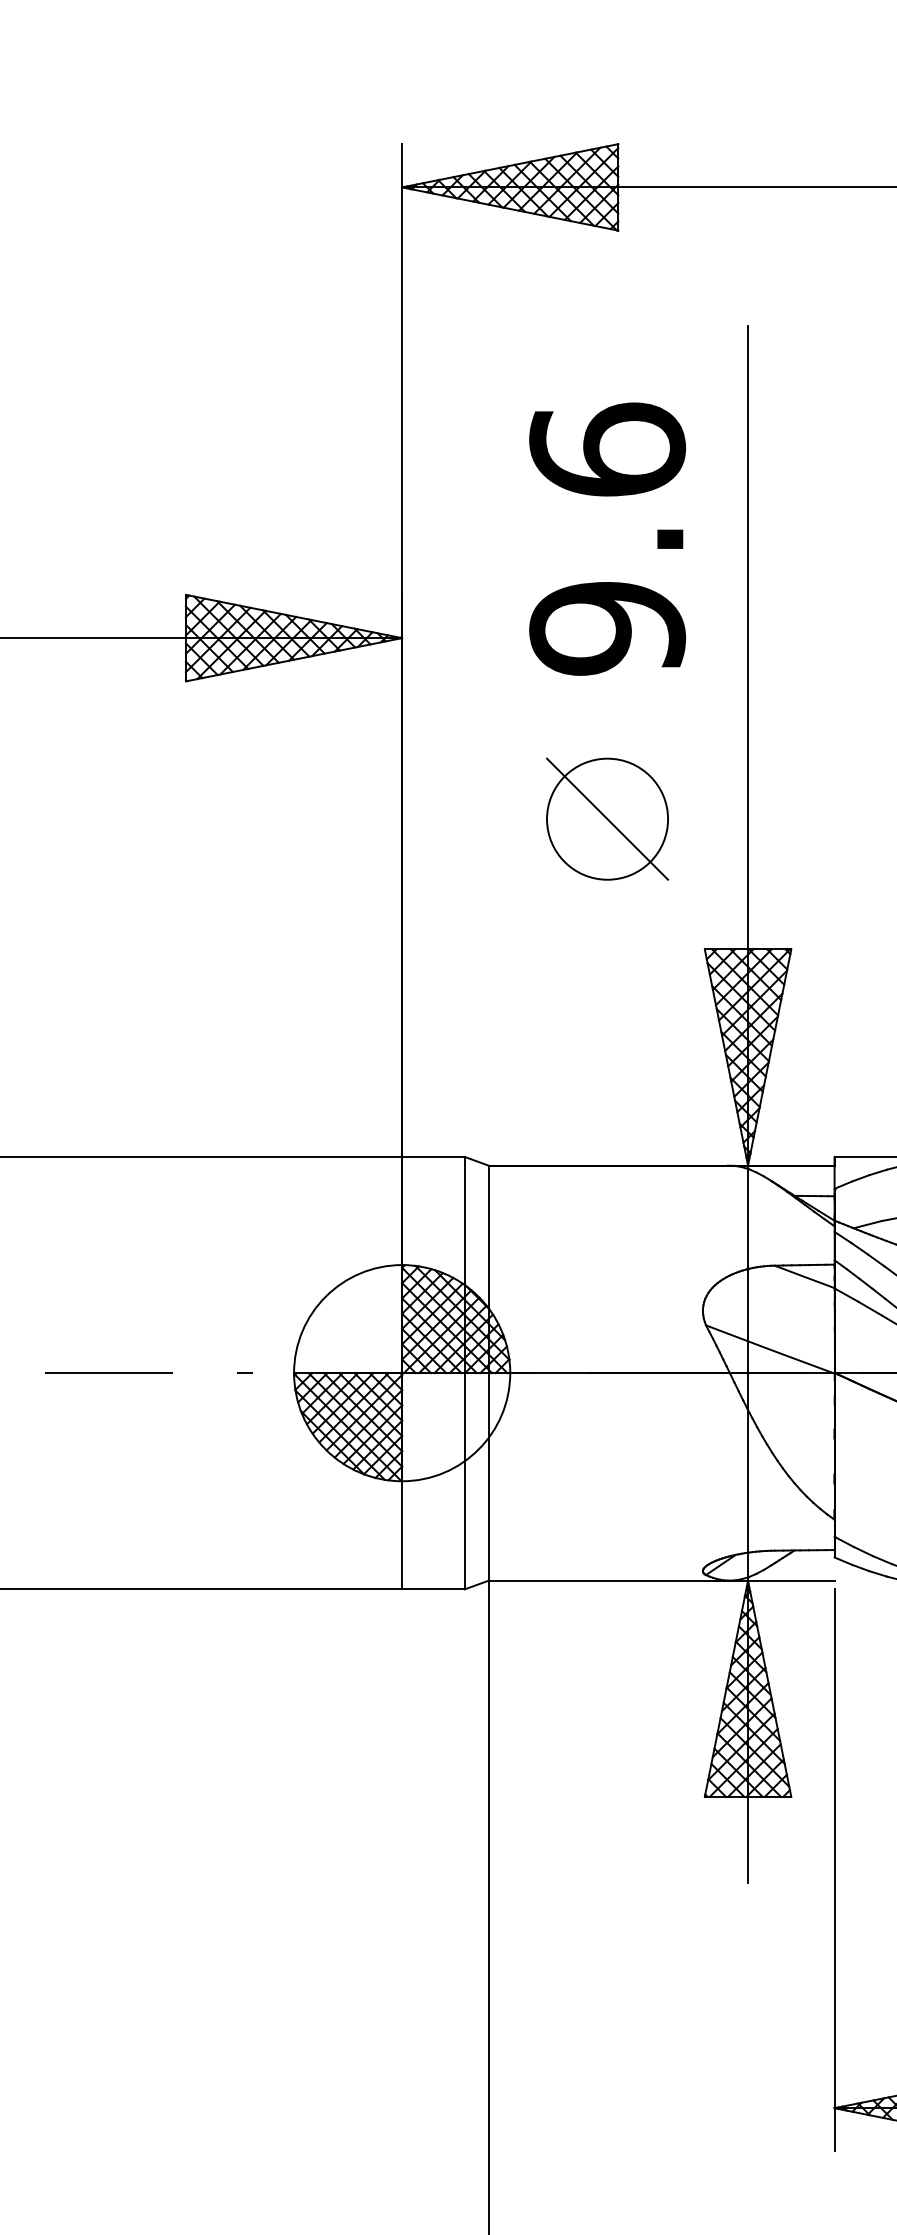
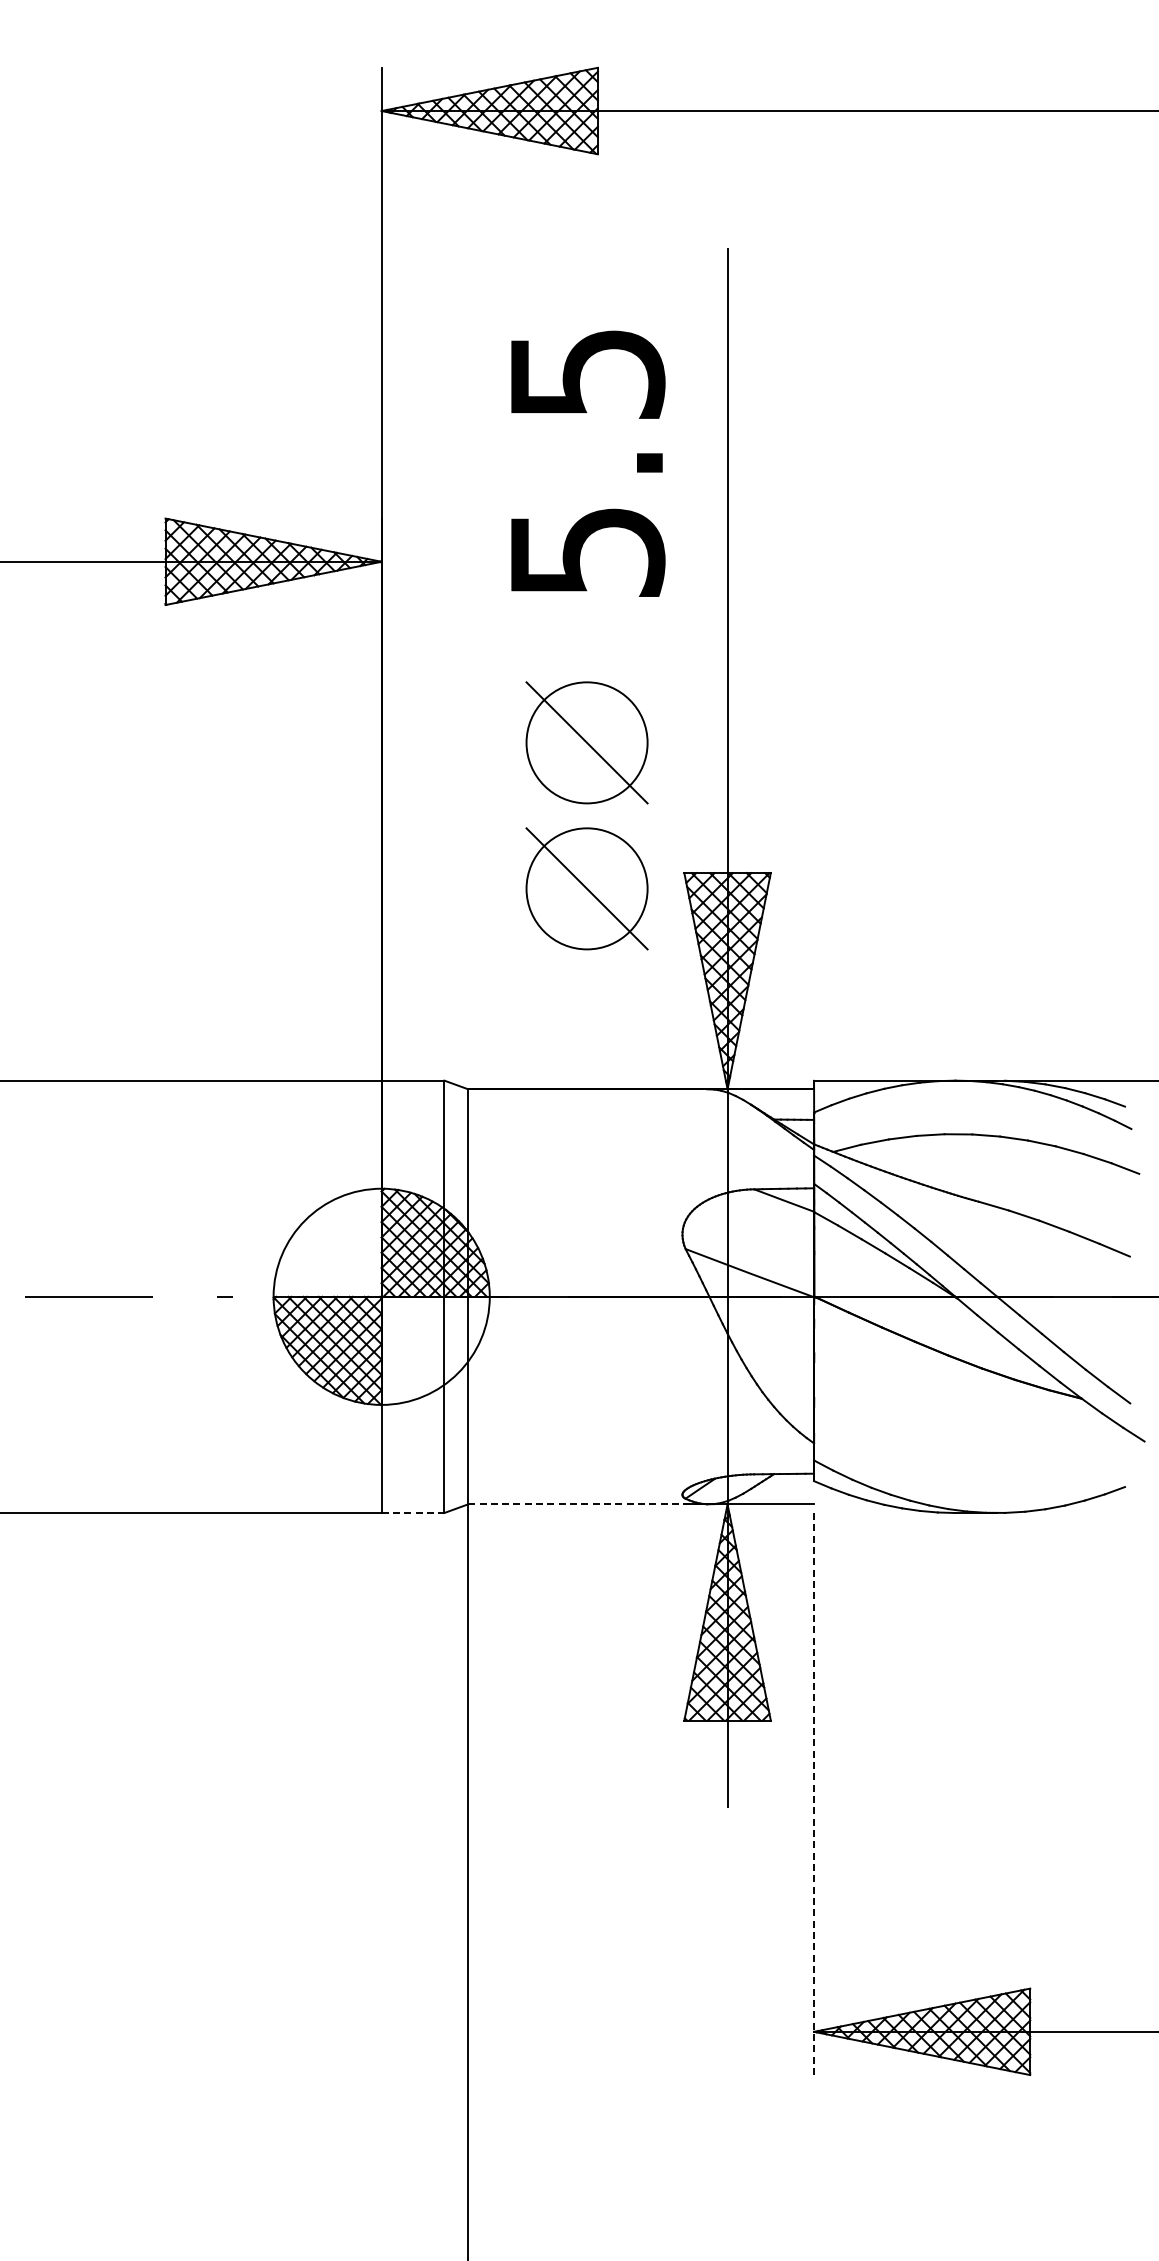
text: (606, 538) -> (586, 462), 9.6 -> 5.5
part: (606, 964) -> (586, 888), added
line: (608, 1580) -> (588, 1504), solid -> dashed
line: (433, 1589) -> (413, 1513), solid -> dashed
line: (834, 1870) -> (814, 1794), solid -> dashed

